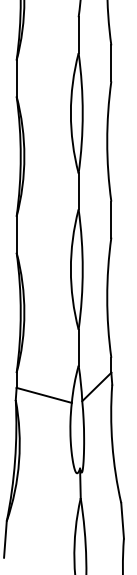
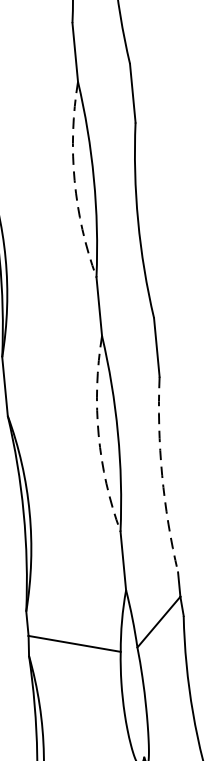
arc: (70, 113) -> (74, 181), solid -> dashed
arc: (70, 269) -> (98, 434), solid -> dashed
arc: (107, 297) -> (162, 474), solid -> dashed

